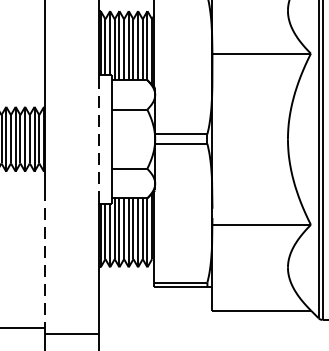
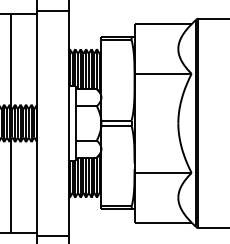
line: (98, 139) -> (68, 123), dashed -> solid
line: (44, 267) -> (37, 197), dashed -> solid

